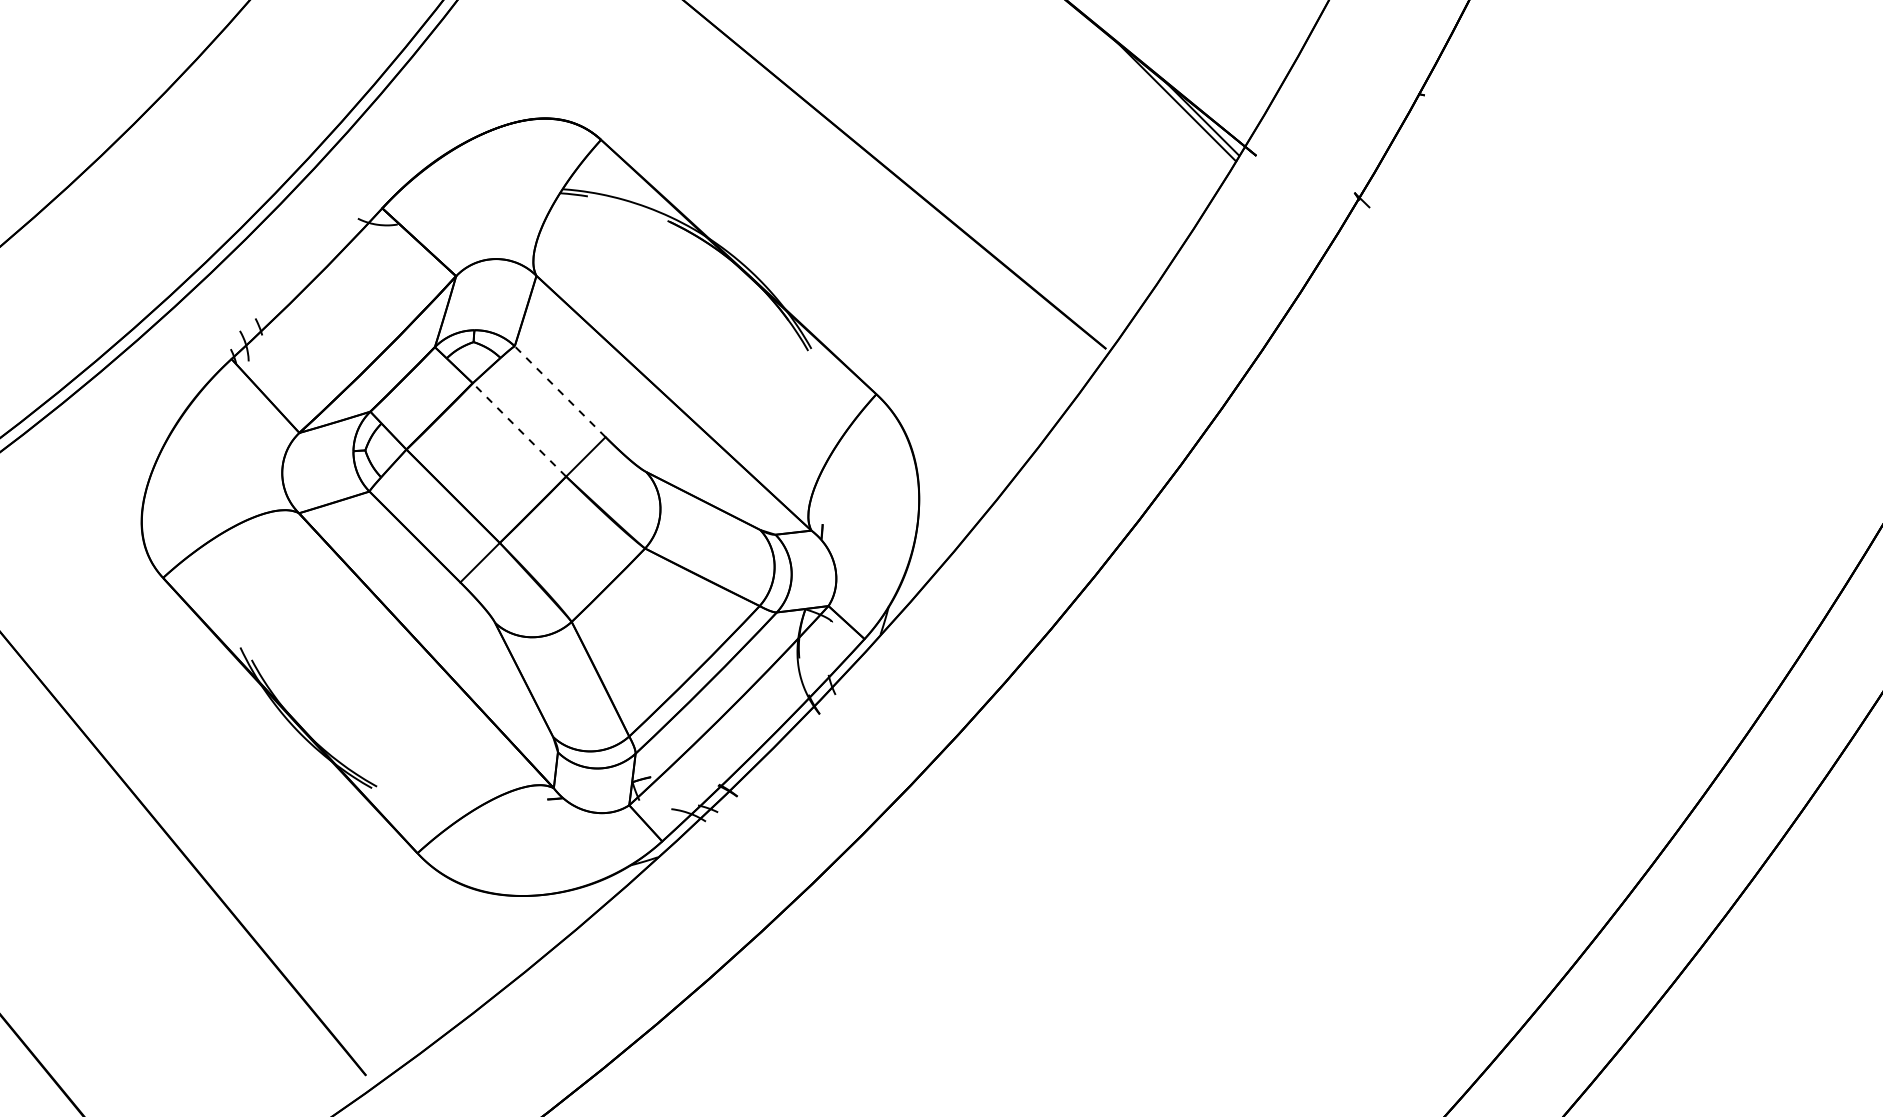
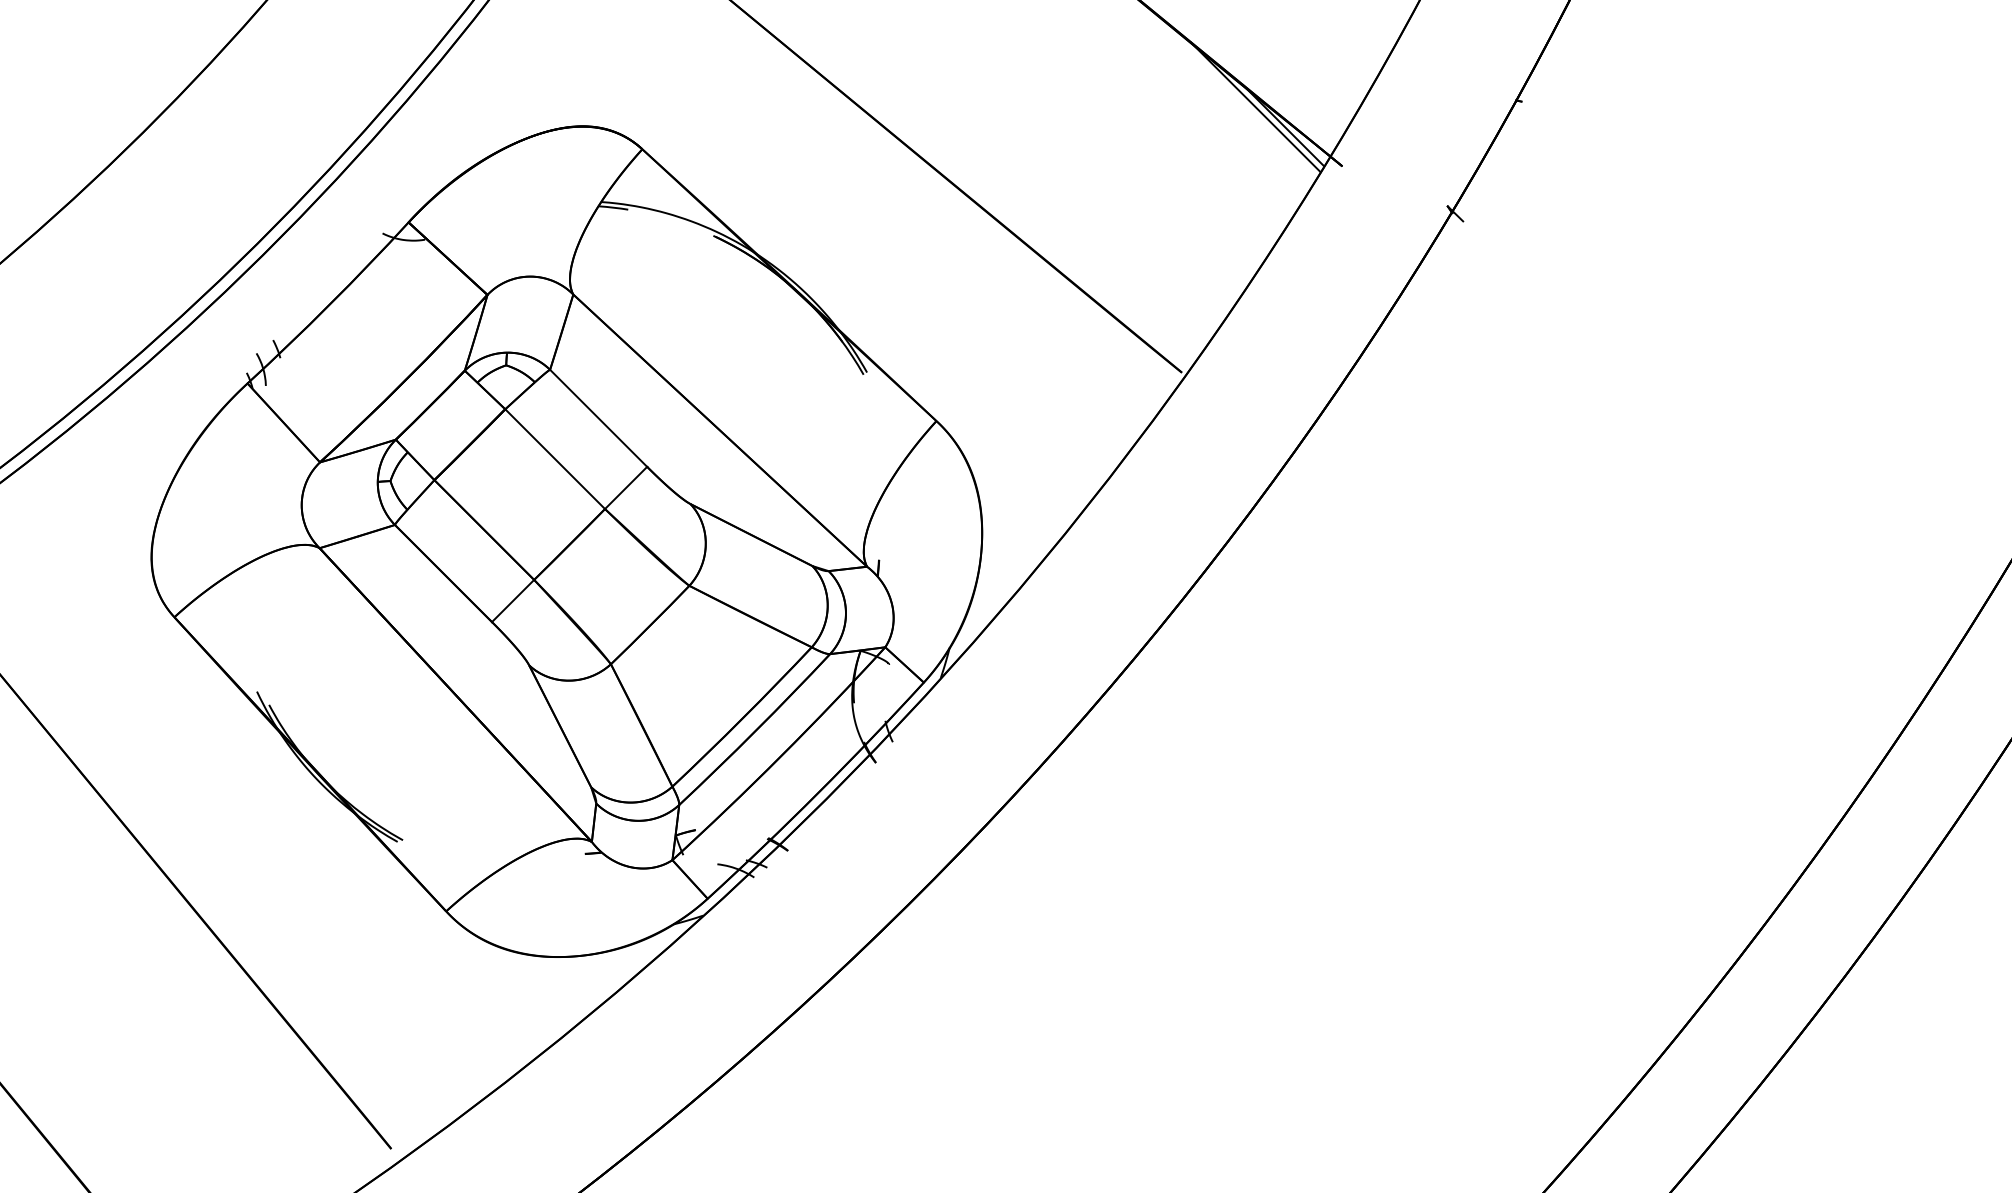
line: (559, 391) -> (597, 418), dashed -> solid
line: (519, 429) -> (555, 458), dashed -> solid

